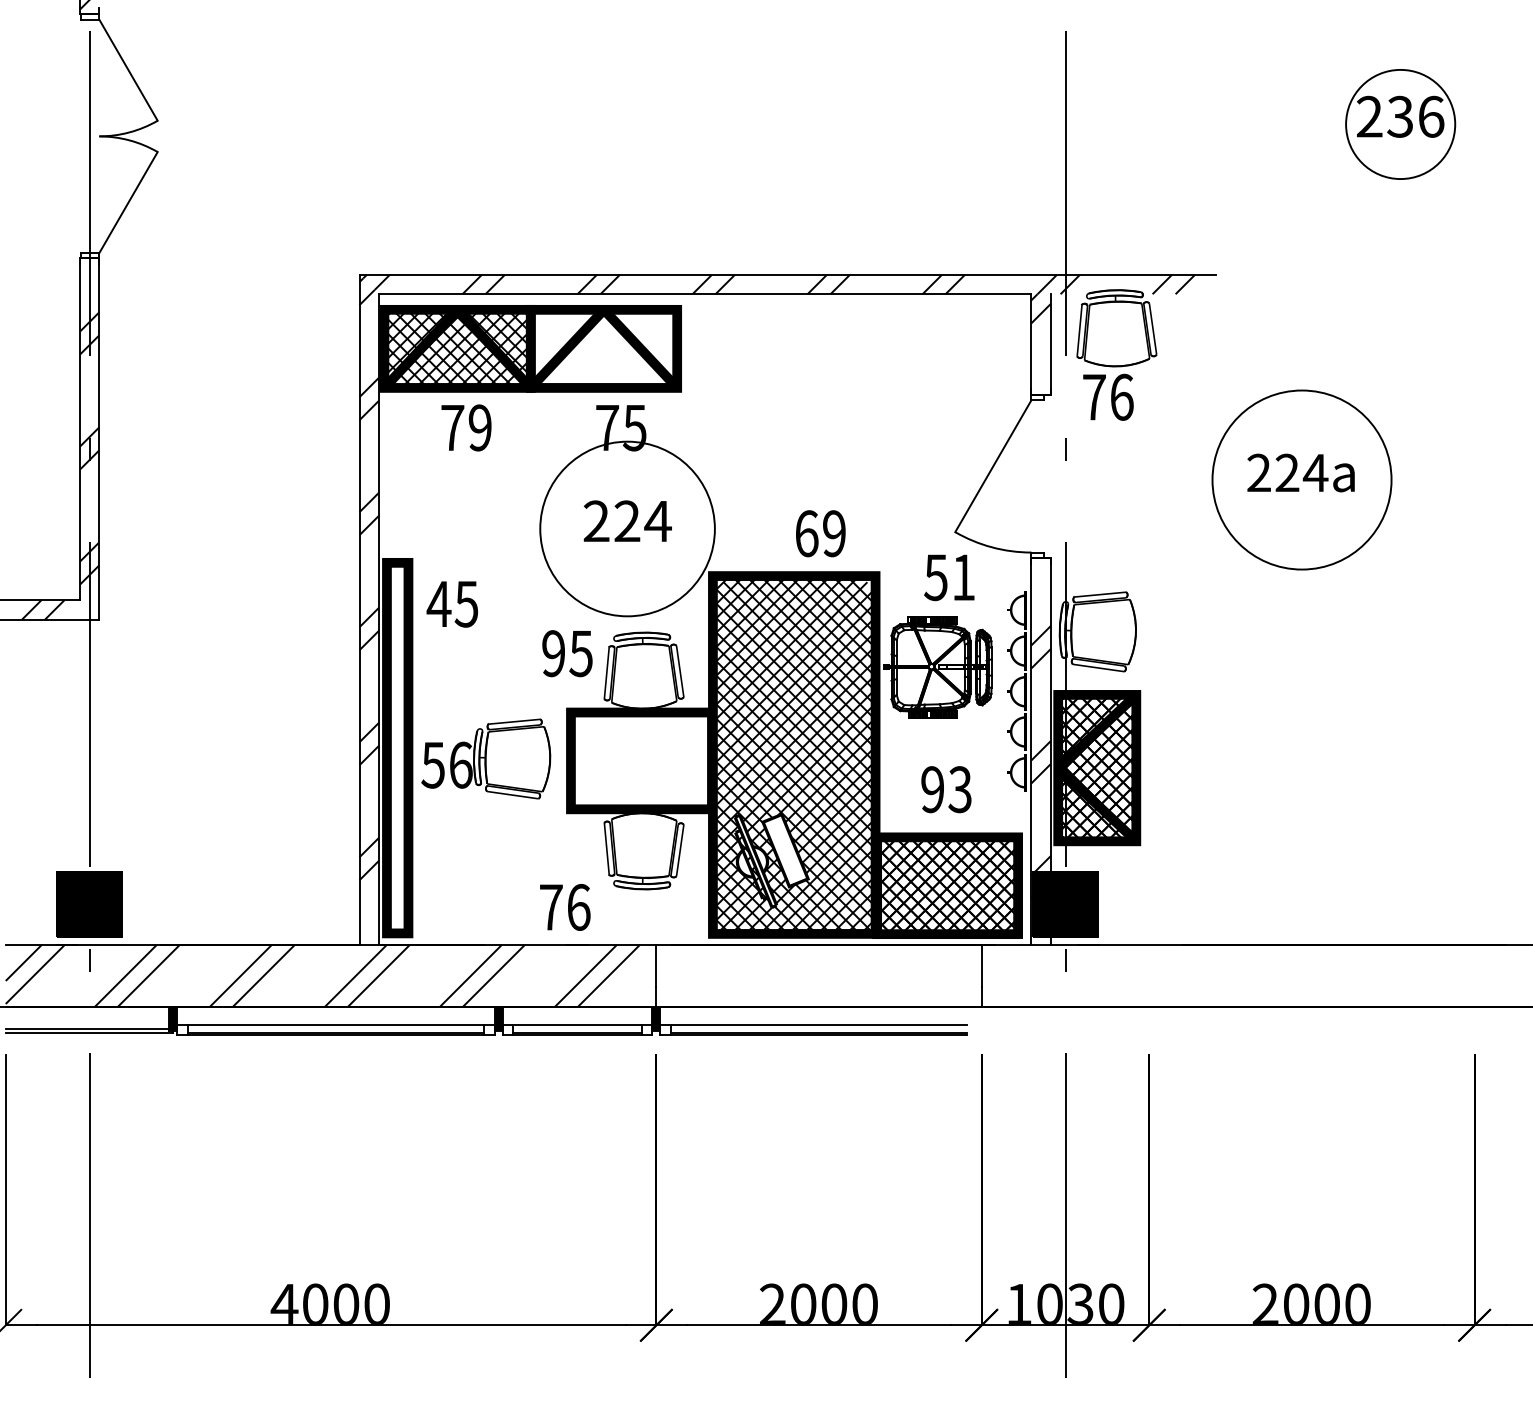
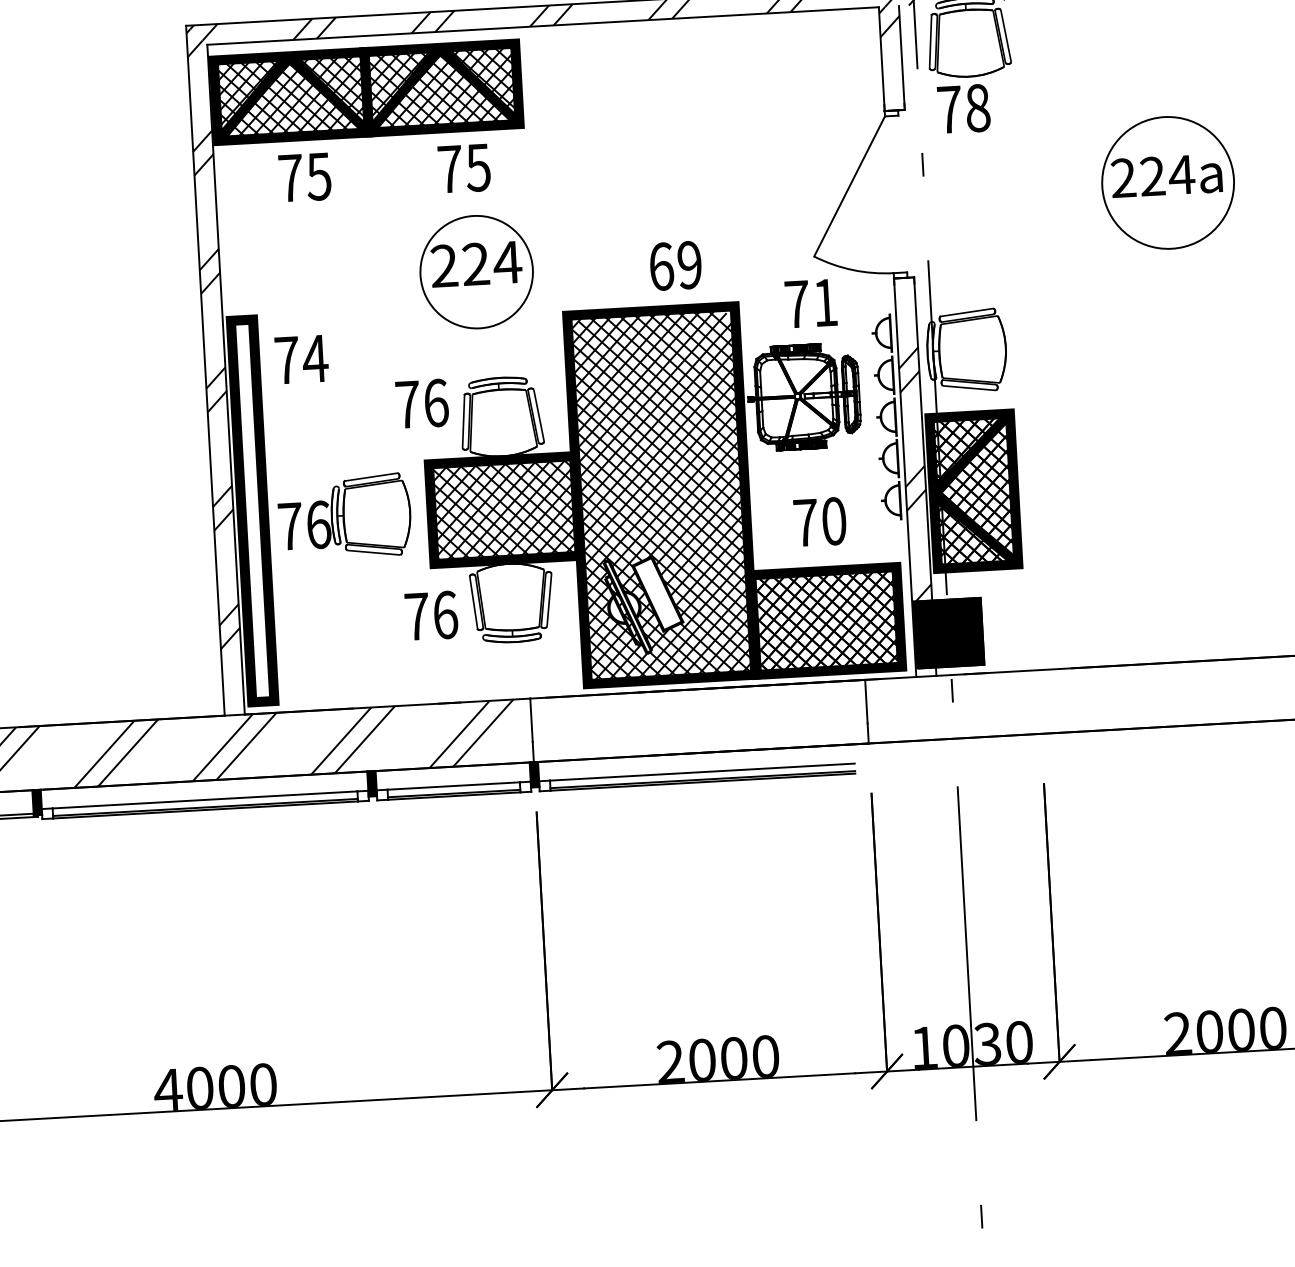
hatch: (603, 348) -> (441, 87), added
text: (1121, 396) -> (977, 107), 76 -> 78
text: (479, 427) -> (318, 176), 79 -> 75
circle: (1301, 479) -> (1167, 182), size x0.71
circle: (627, 528) -> (476, 271), size x0.62
text: (935, 577) -> (796, 304), 51 -> 71
text: (452, 604) -> (300, 359), 45 -> 74
text: (567, 653) -> (422, 403), 95 -> 76
hatch: (640, 760) -> (503, 509), added
text: (432, 765) -> (289, 526), 56 -> 76
text: (946, 789) -> (819, 521), 93 -> 70
text: (565, 907) -> (431, 615), moved

